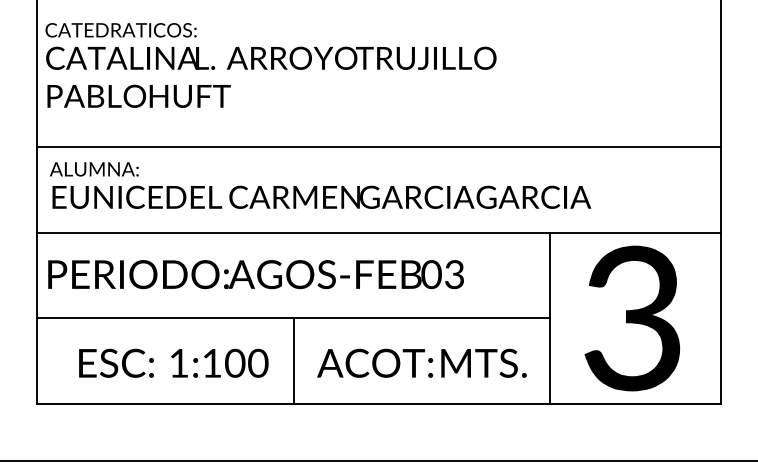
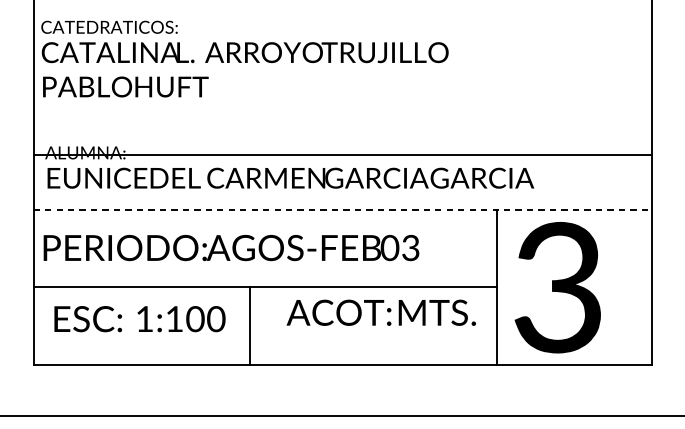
line: (378, 147) -> (342, 155), moved
line: (379, 232) -> (342, 209), solid -> dashed
text: (632, 318) -> (557, 287), moved
line: (293, 360) -> (249, 325), moved
text: (173, 362) -> (139, 318), moved
text: (421, 362) -> (380, 312), moved

